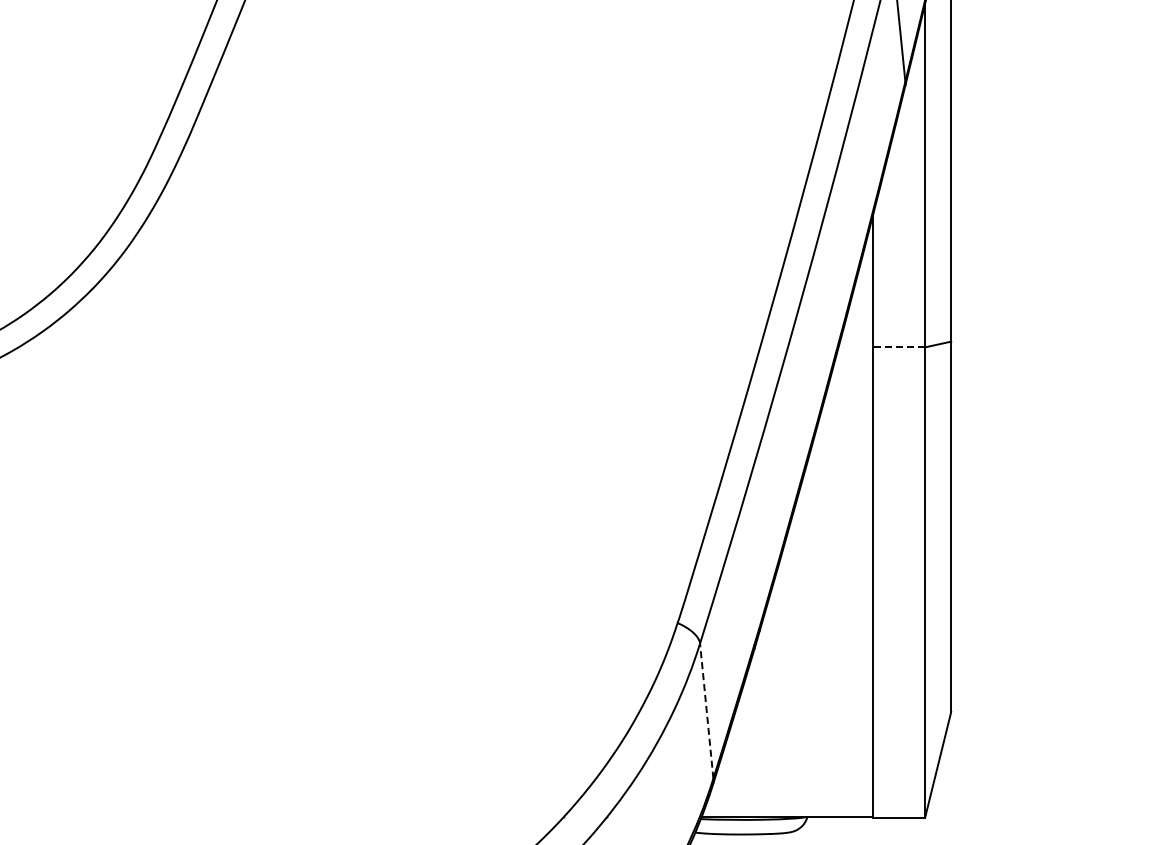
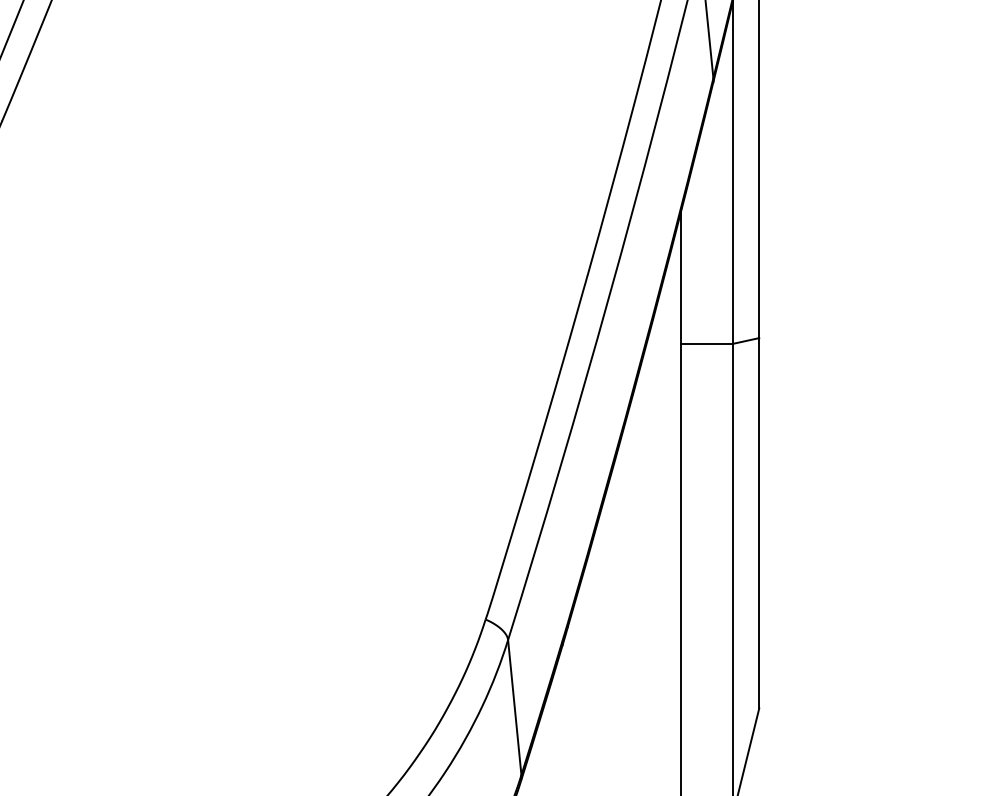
line: (898, 347) -> (706, 343), dashed -> solid
line: (706, 711) -> (514, 707), dashed -> solid

